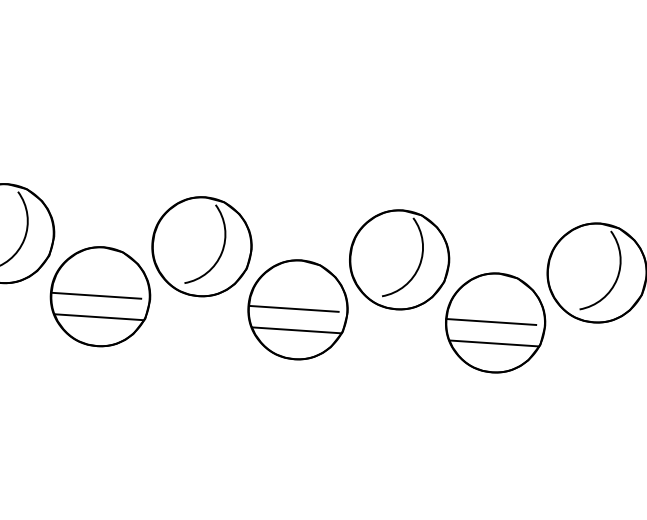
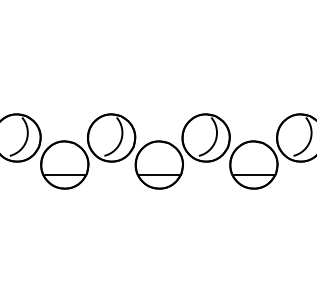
line: (95, 295) -> (62, 164), removed
line: (292, 308) -> (156, 164), removed
line: (490, 321) -> (251, 164), removed

